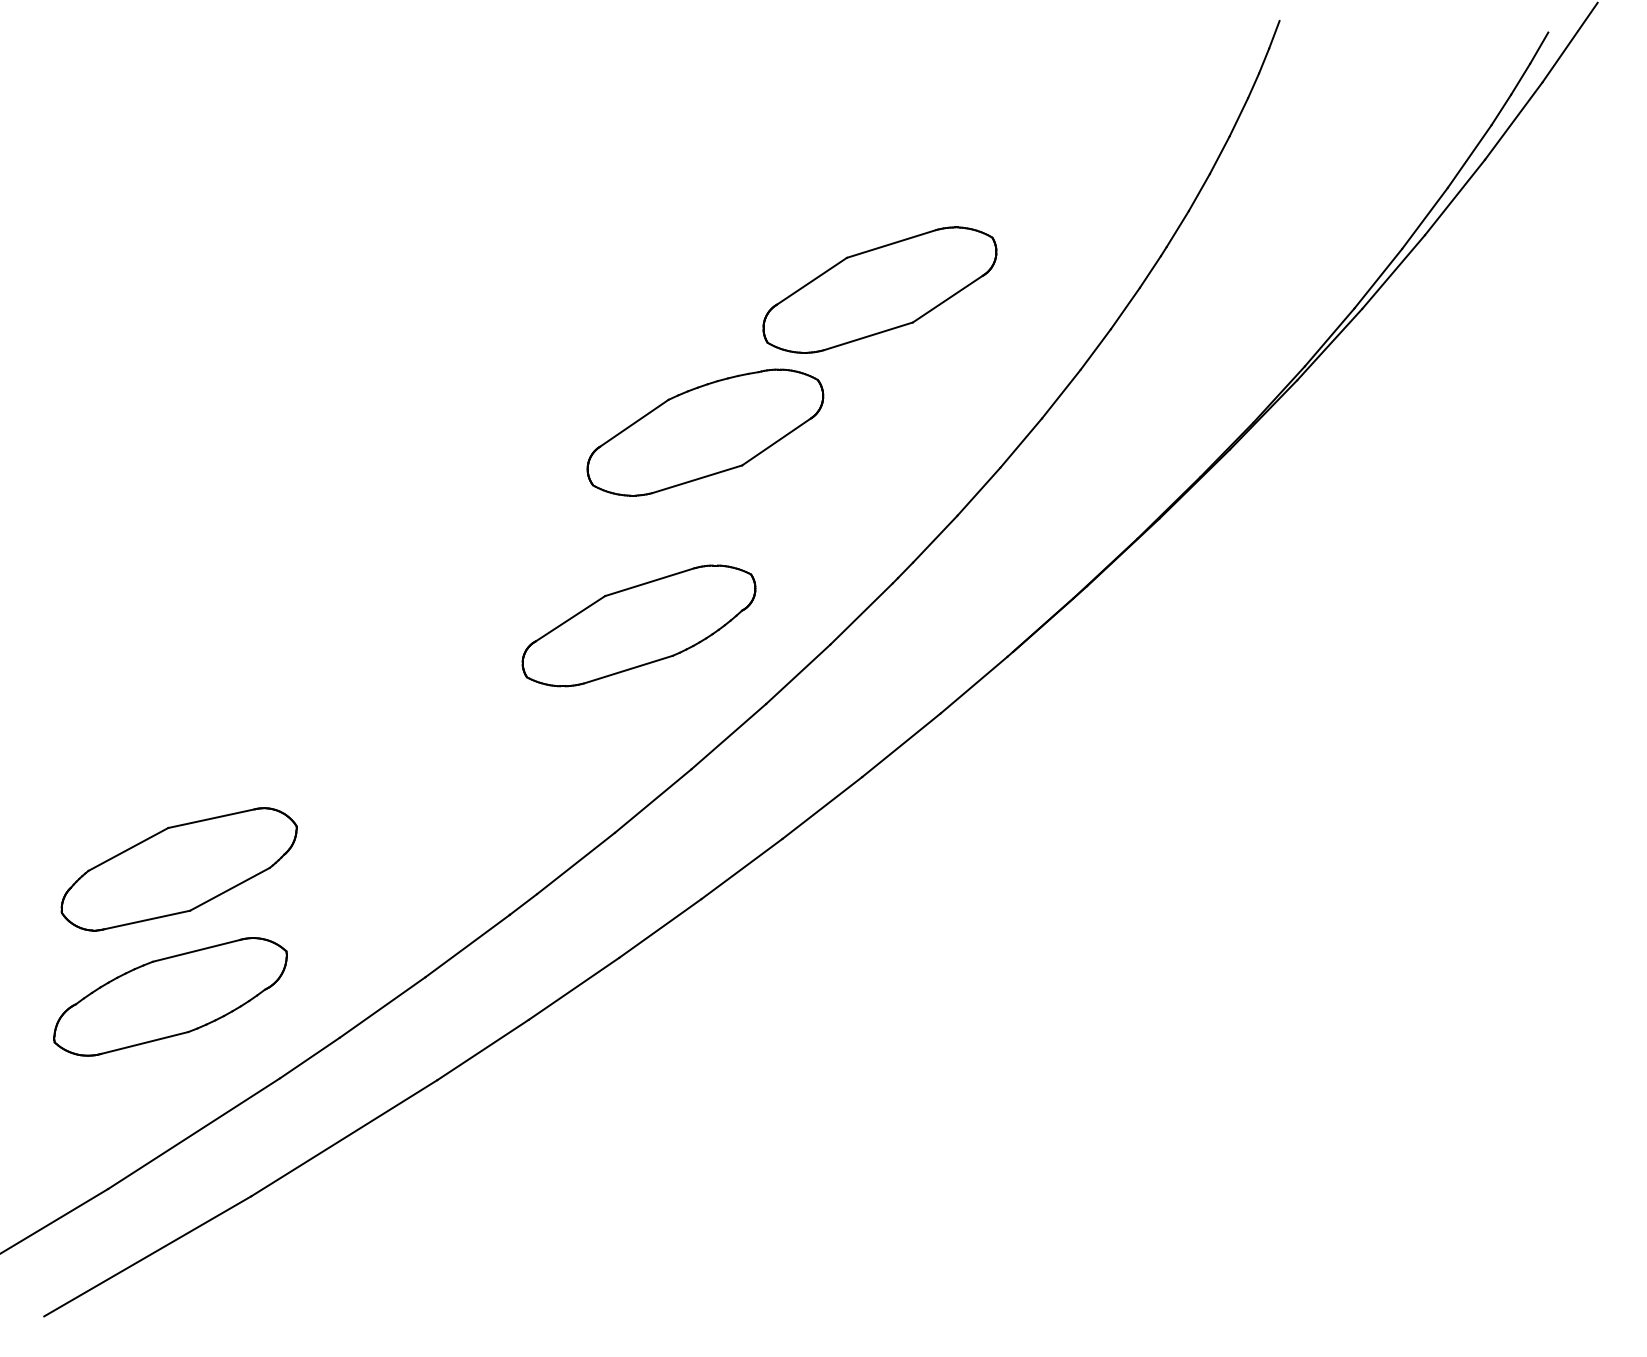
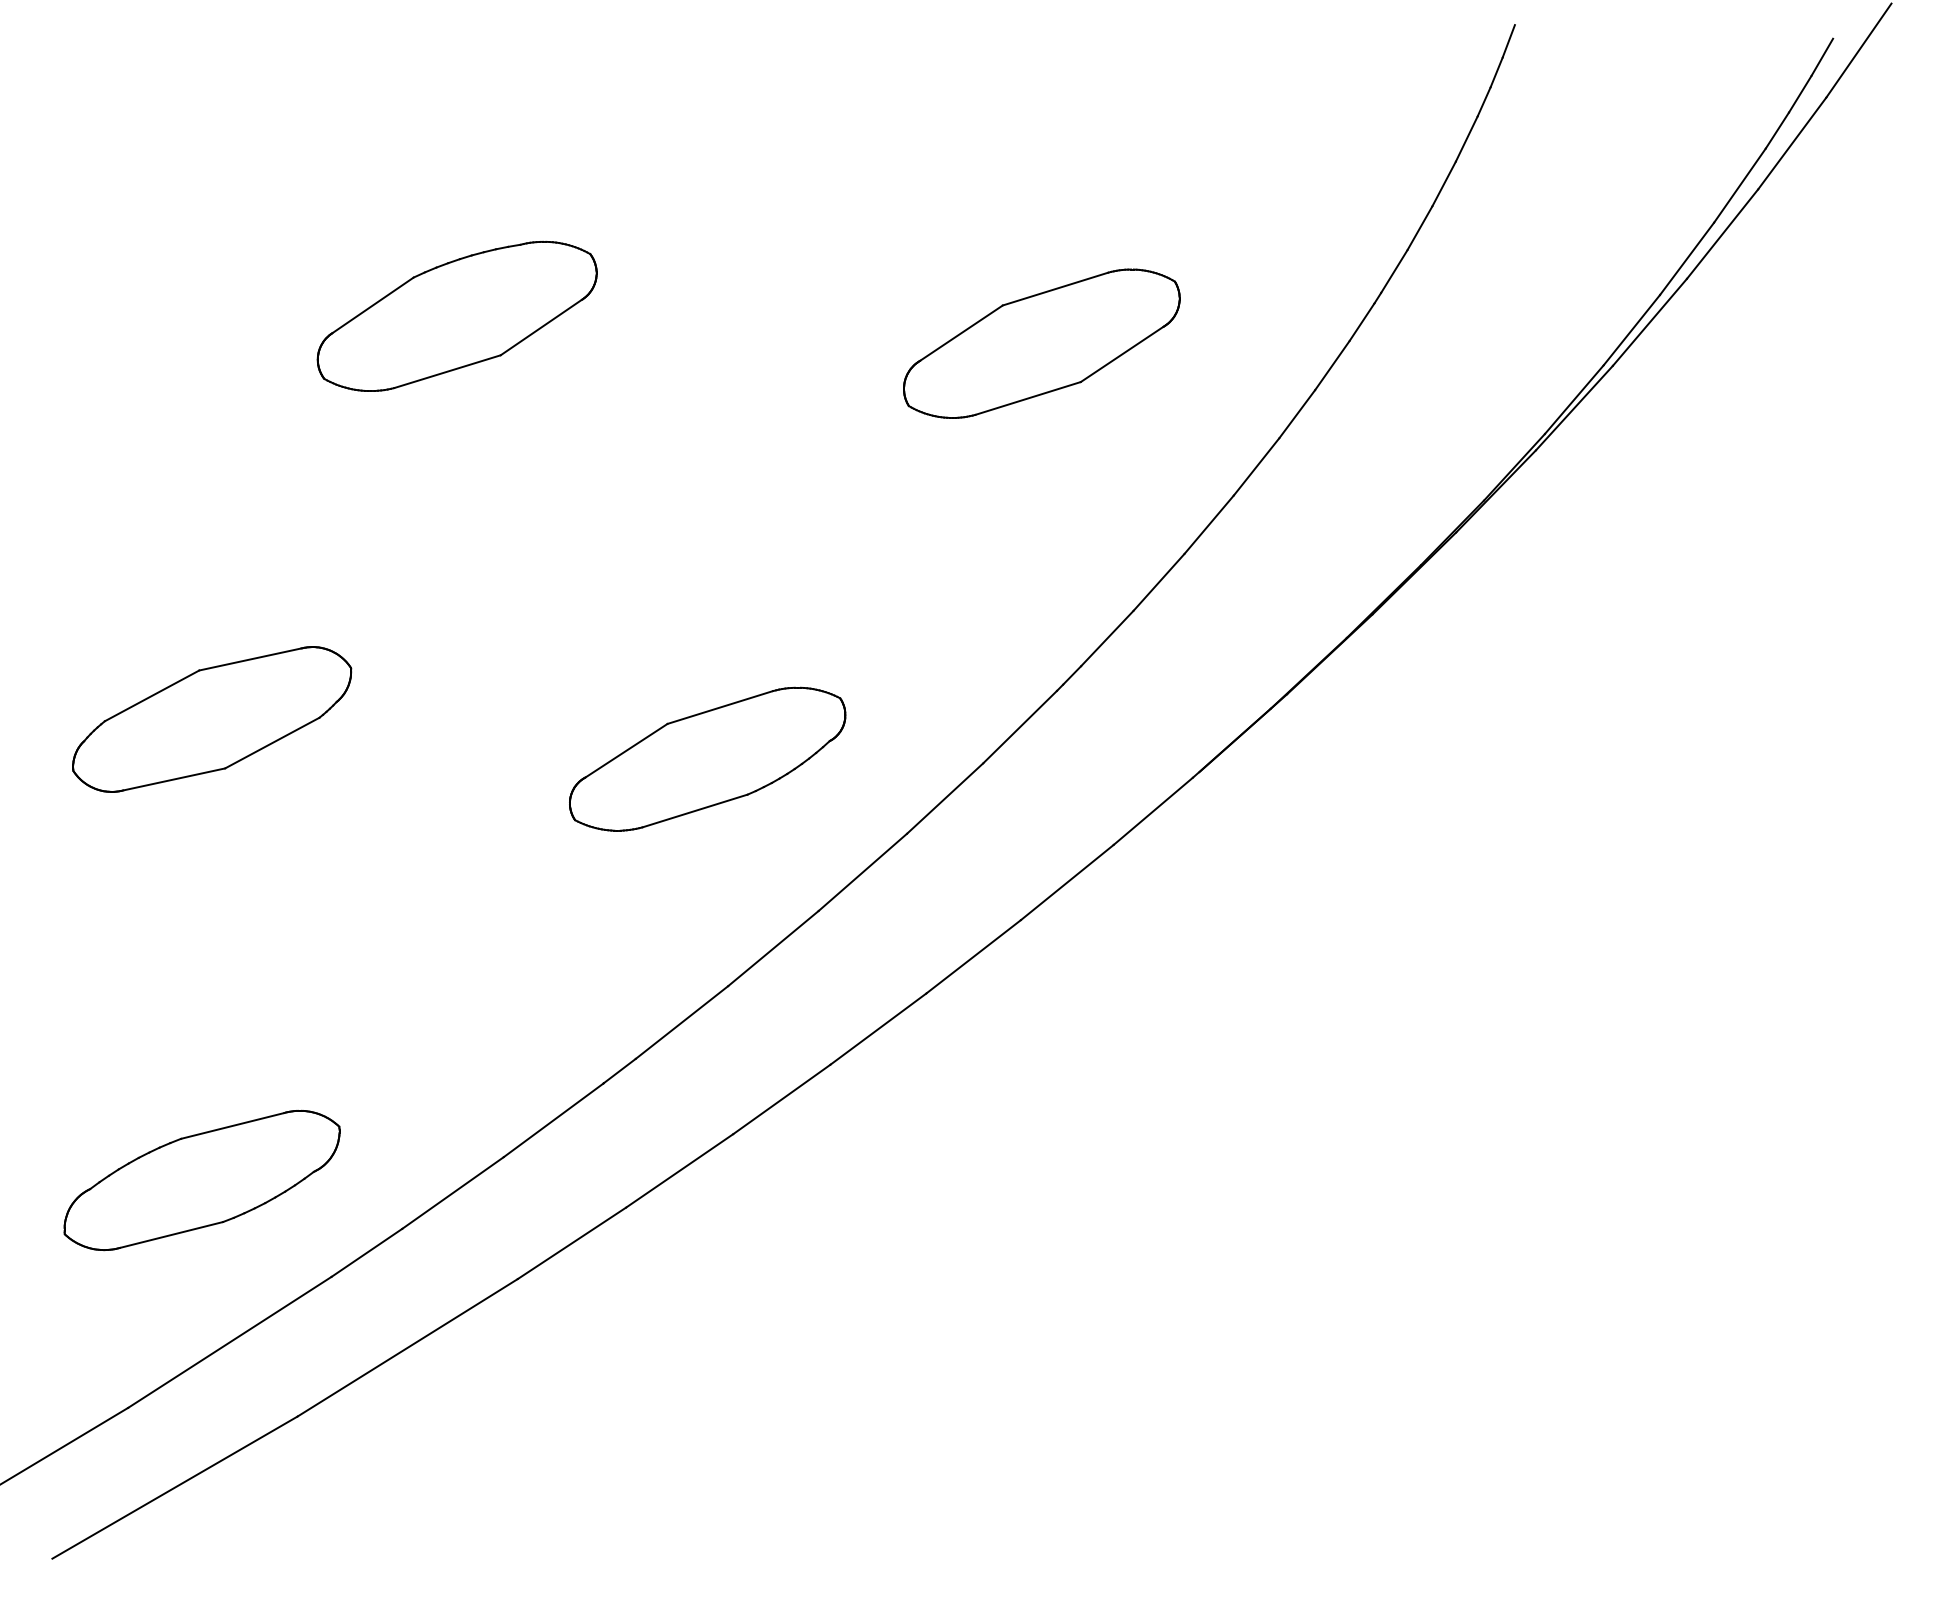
part: (704, 431) -> (456, 315), moved
part: (638, 625) -> (707, 758), moved
part: (179, 869) -> (212, 719), moved

